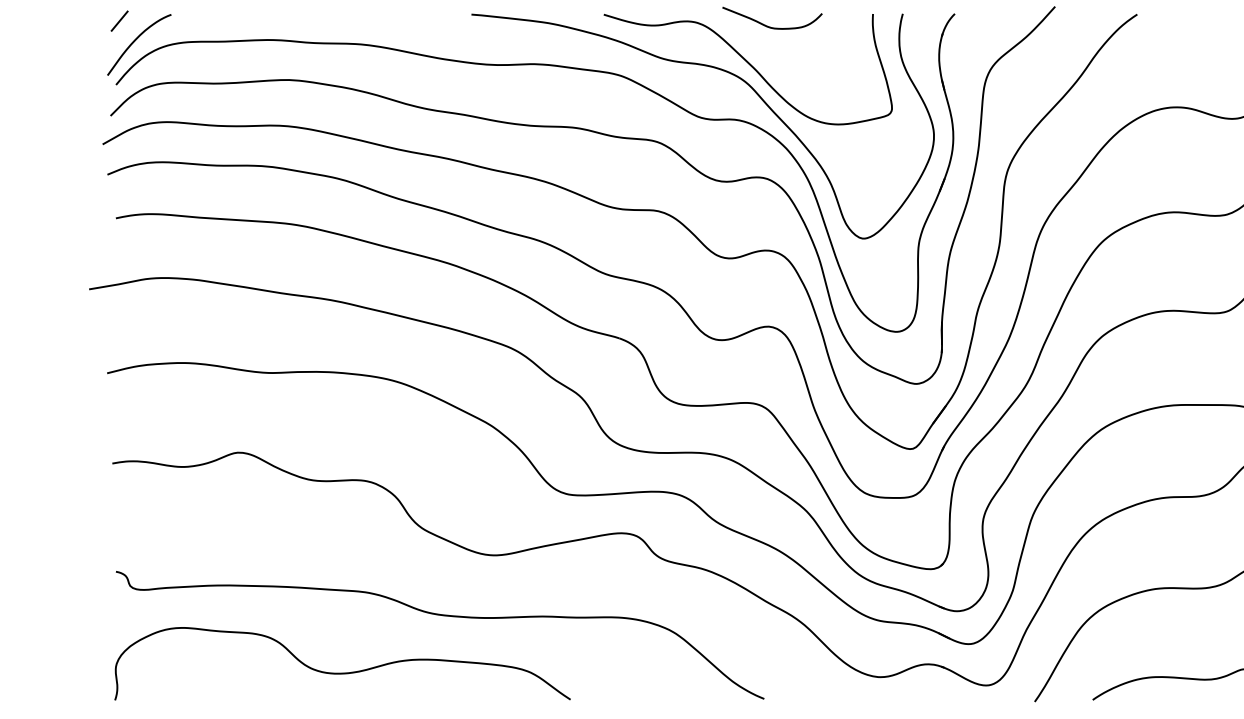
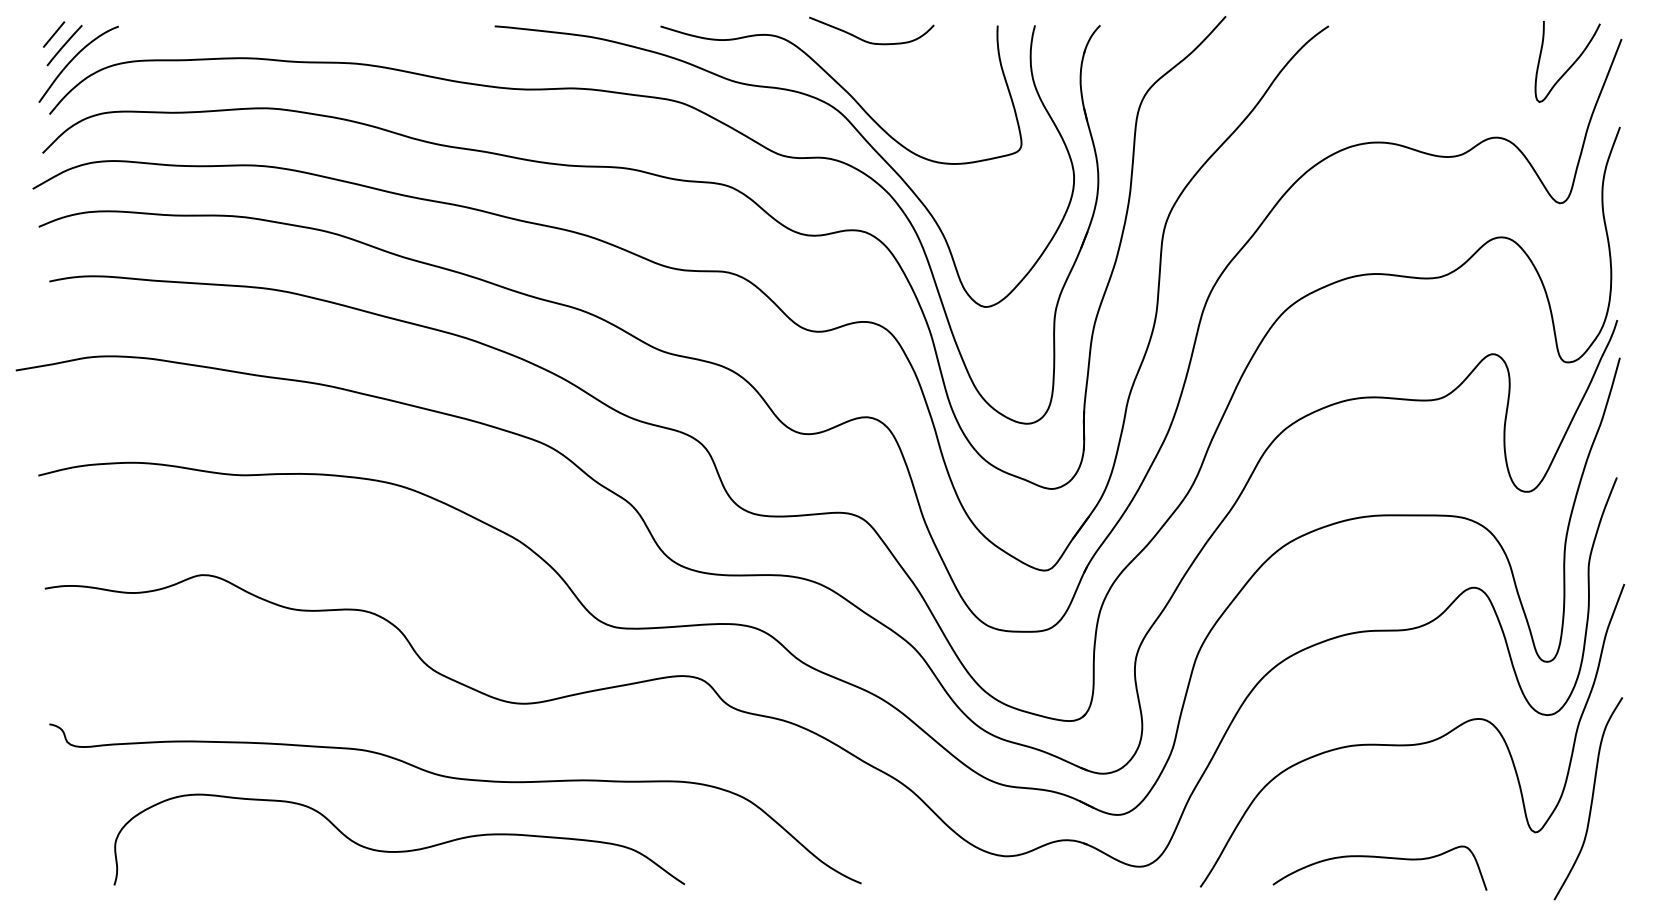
line: (128, 29) -> (64, 45), added
curve: (342, 672) -> (399, 850), moved

